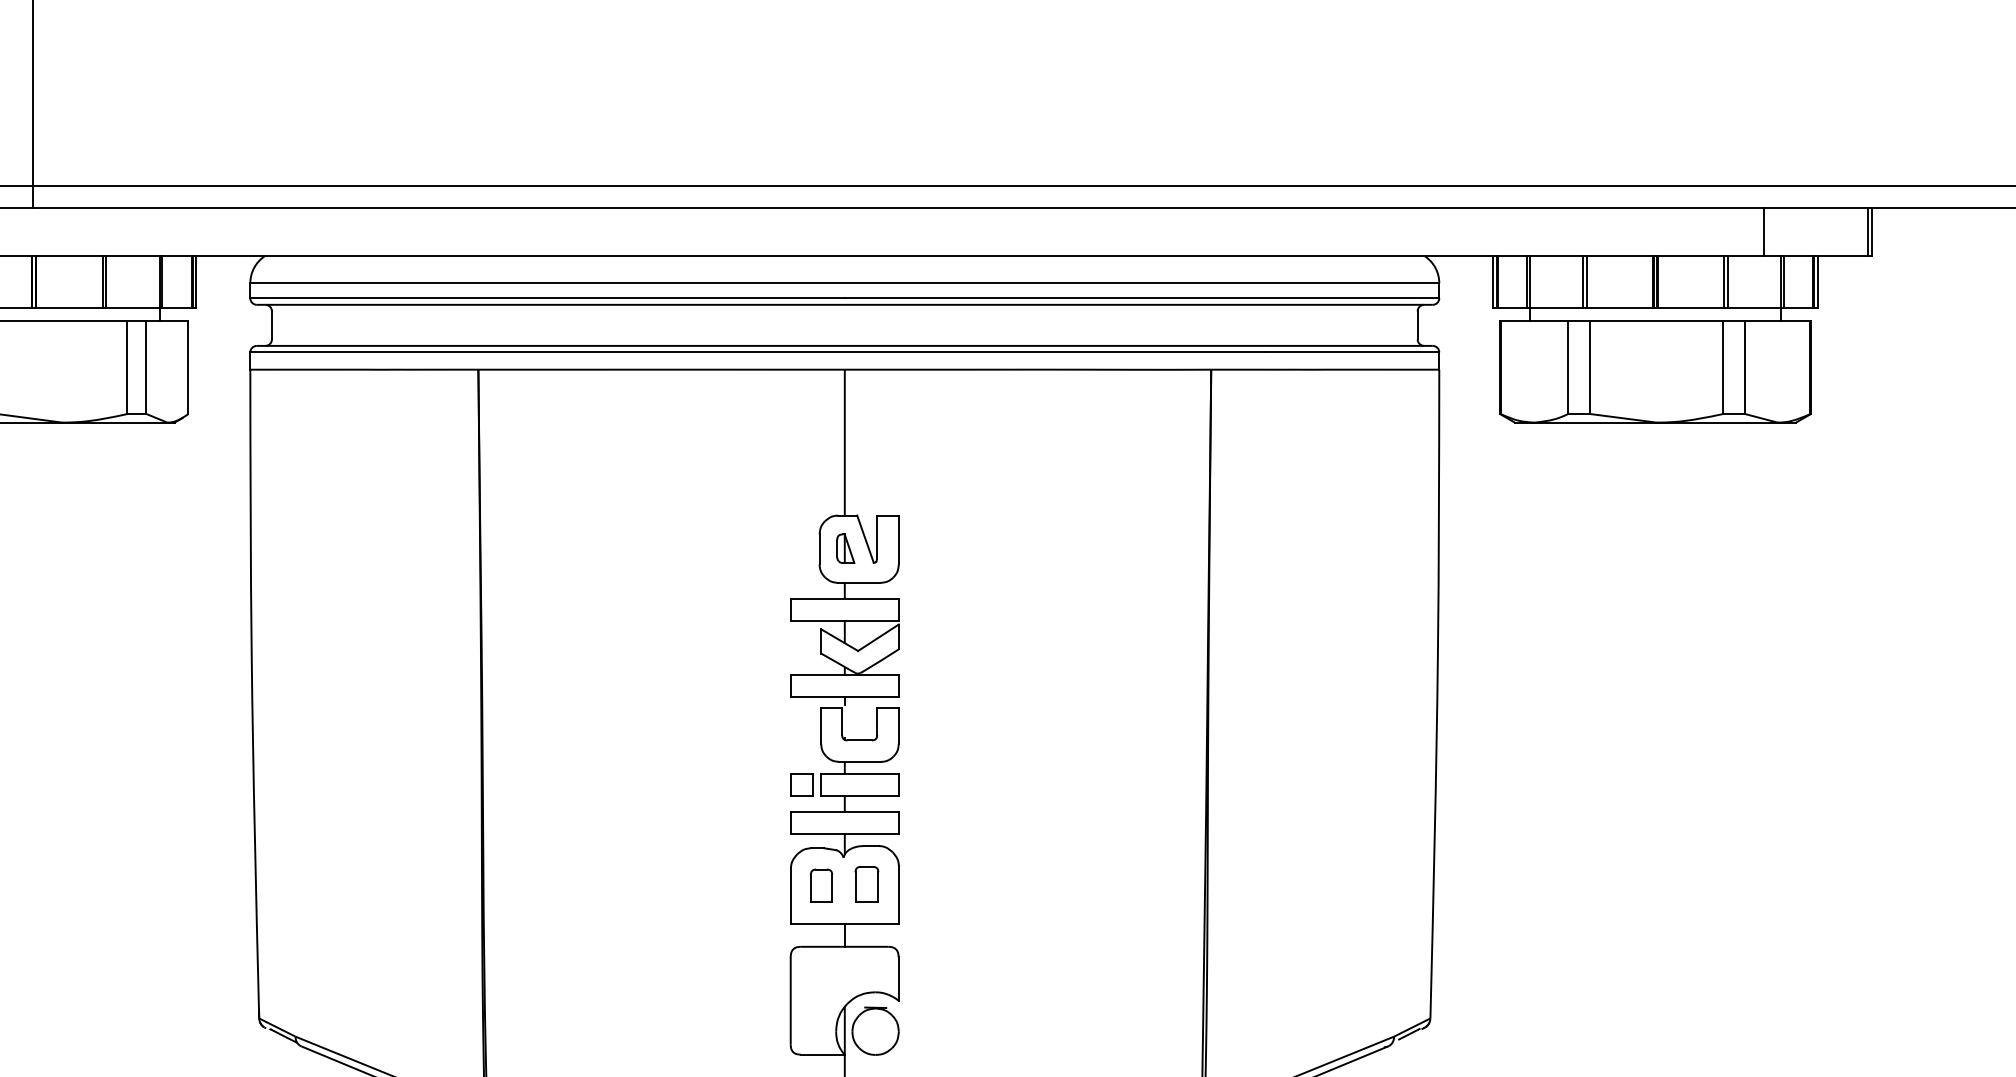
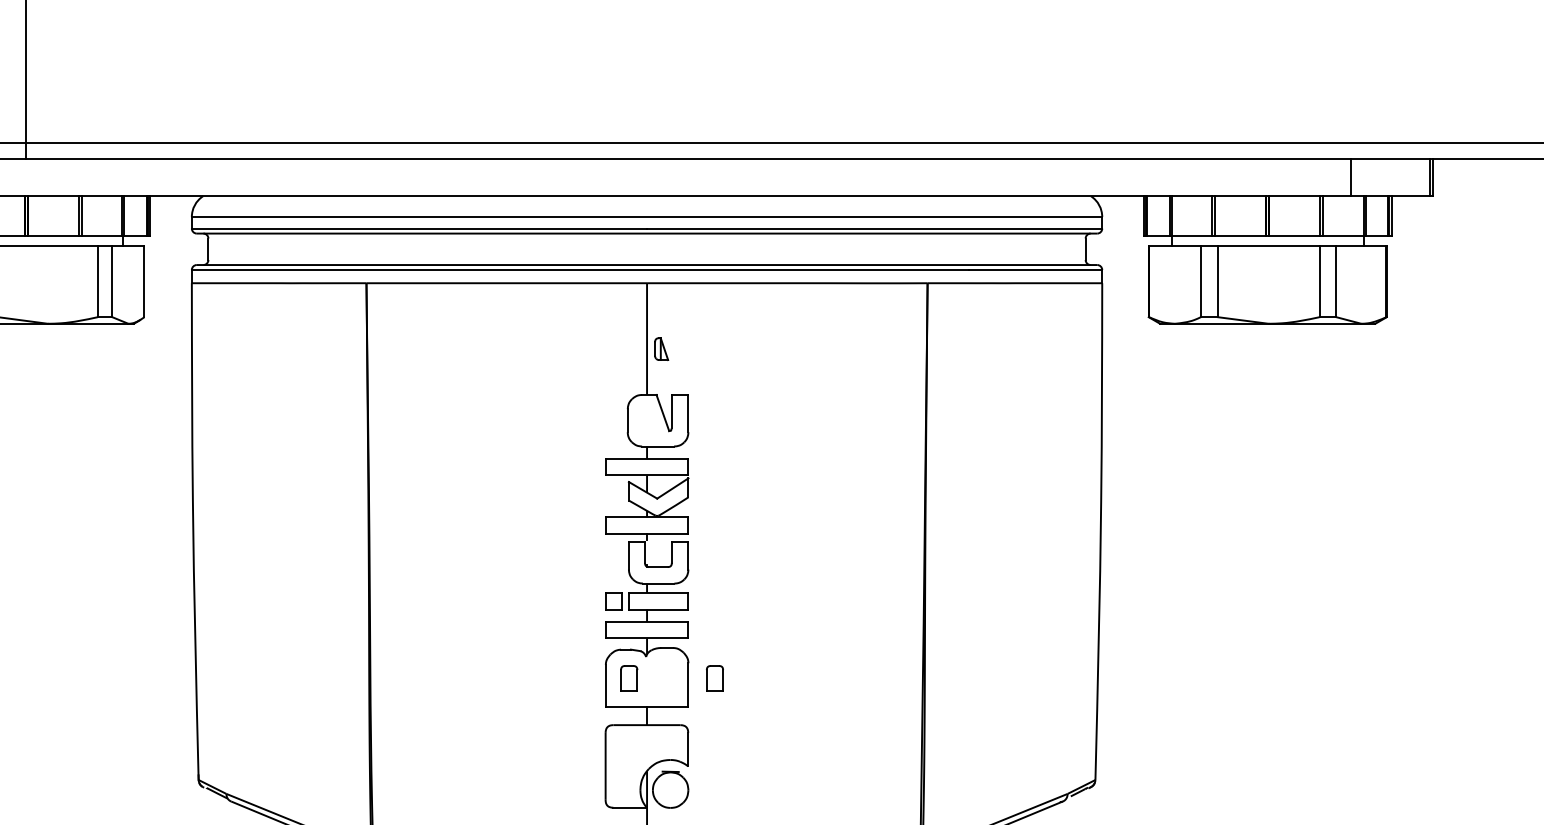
part: (845, 548) -> (661, 348), moved
part: (866, 884) -> (663, 677), removed
part: (933, 885) -> (714, 678), added

